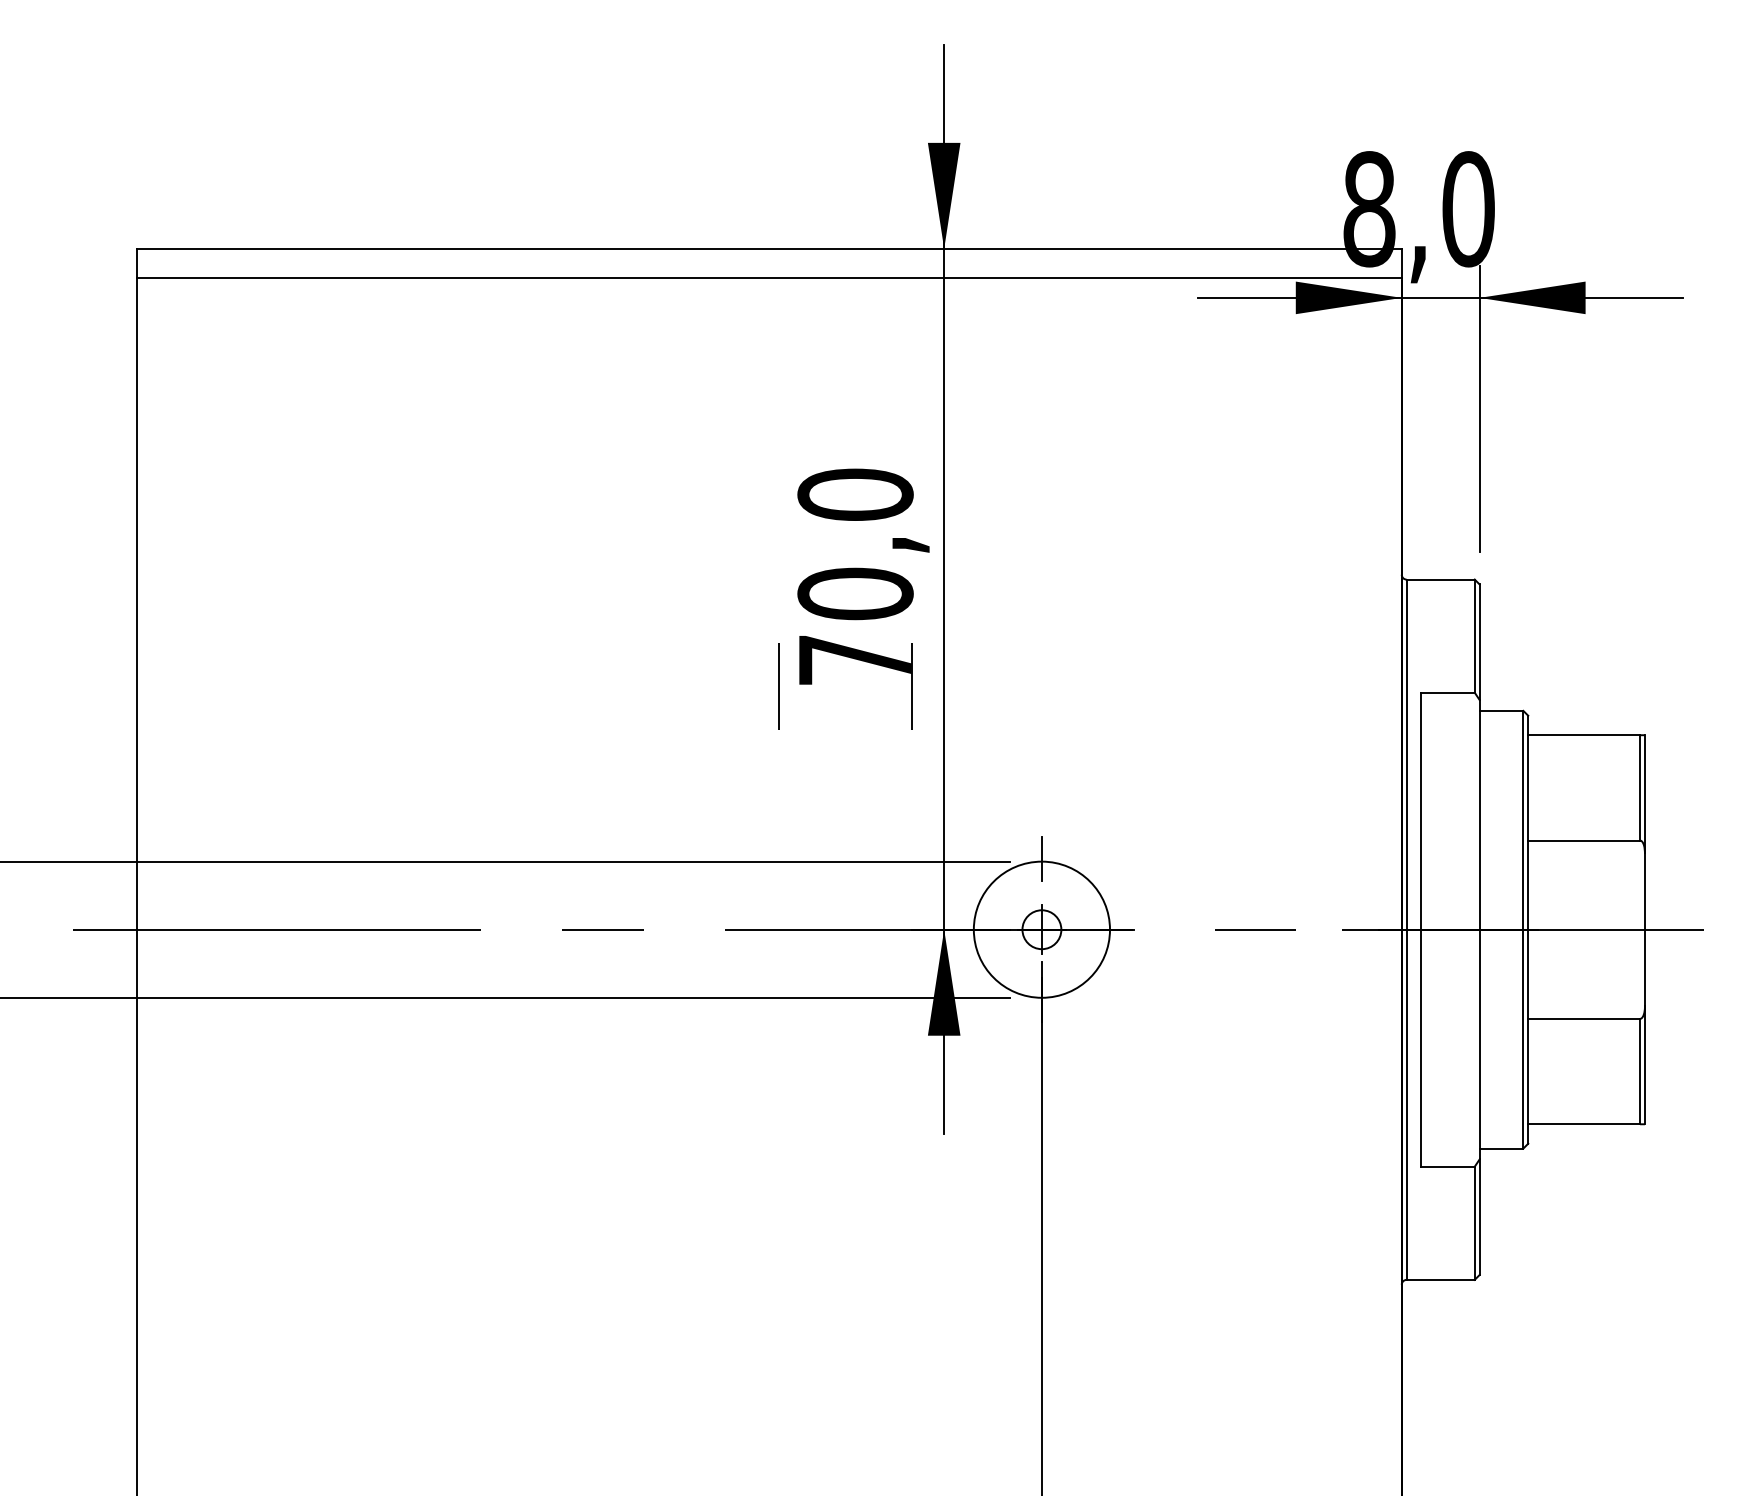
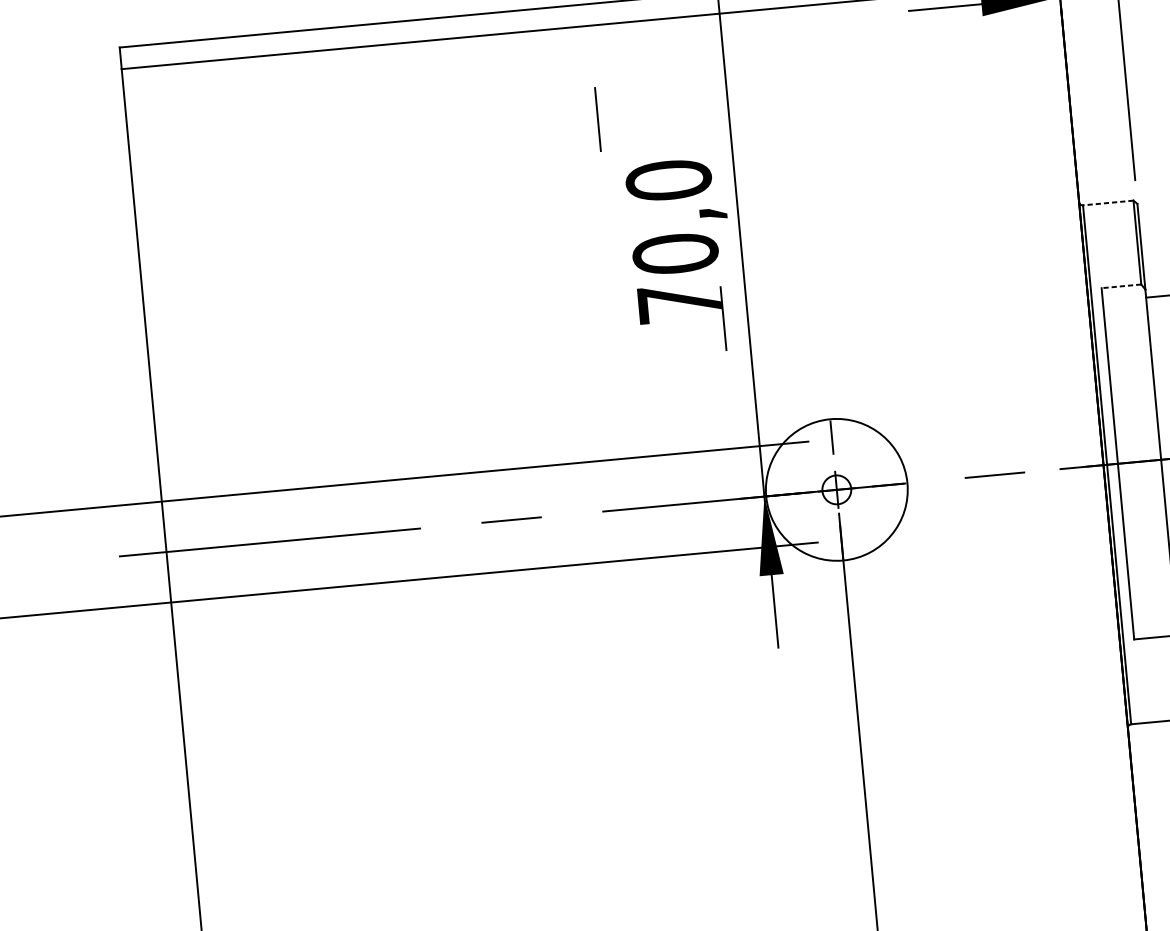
line: (1440, 579) -> (1108, 202), solid -> dashed
line: (778, 686) -> (597, 119), moved
line: (1448, 692) -> (1121, 286), solid -> dashed
circle: (1041, 929) -> (836, 489), size x1.4

